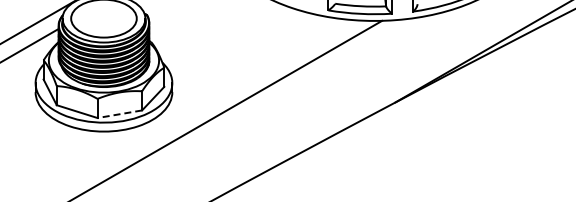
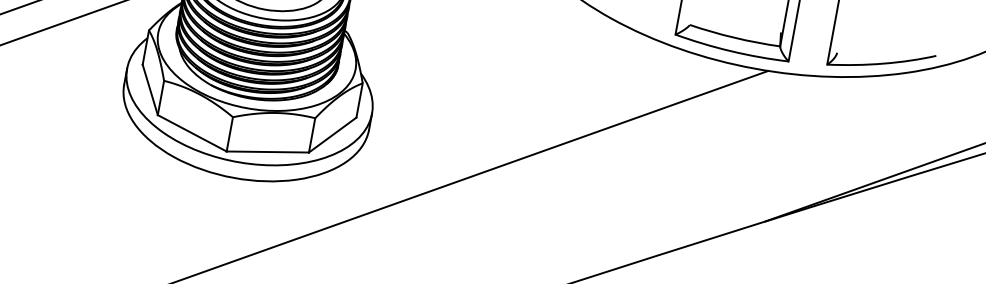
line: (119, 114) -> (267, 152), dashed -> solid

